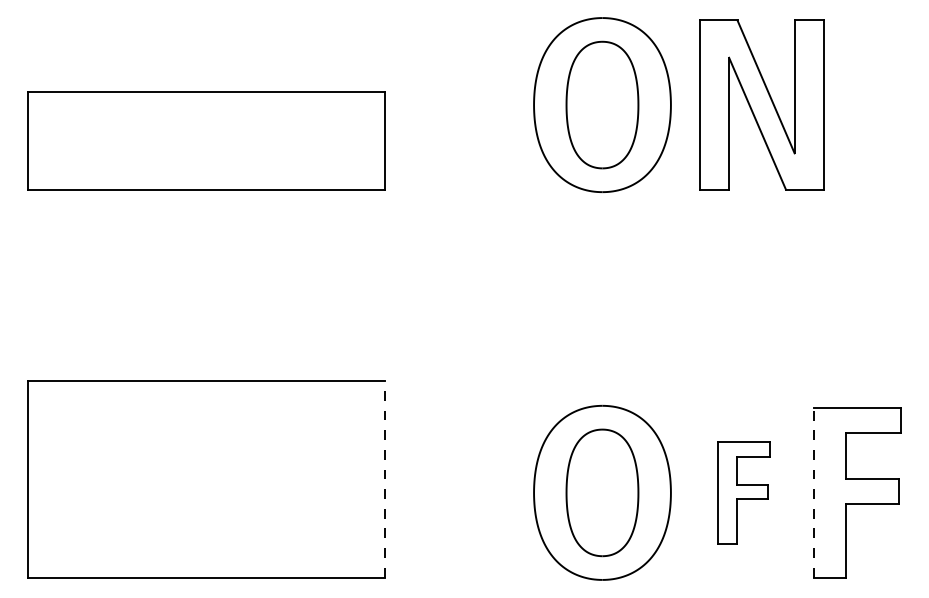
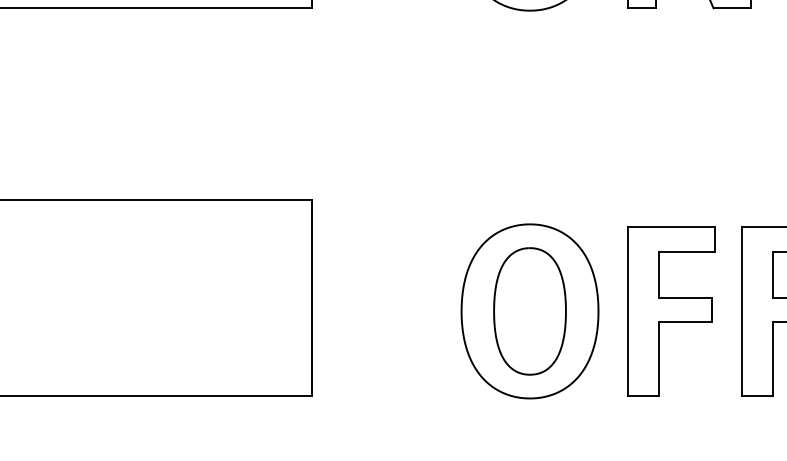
line: (384, 478) -> (312, 297), dashed -> solid
part: (743, 492) -> (671, 311), size x1.67
line: (814, 492) -> (742, 311), dashed -> solid

